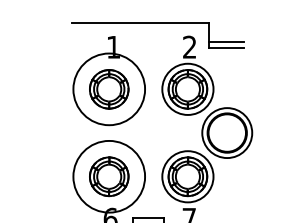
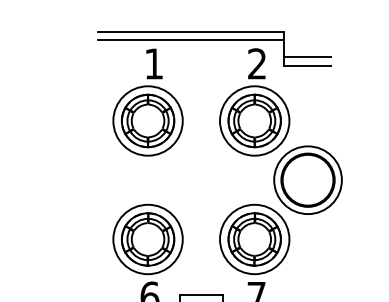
line: (140, 29) -> (190, 39), added
circle: (108, 88) -> (147, 119), size x0.71
circle: (108, 176) -> (147, 239), size x0.71

